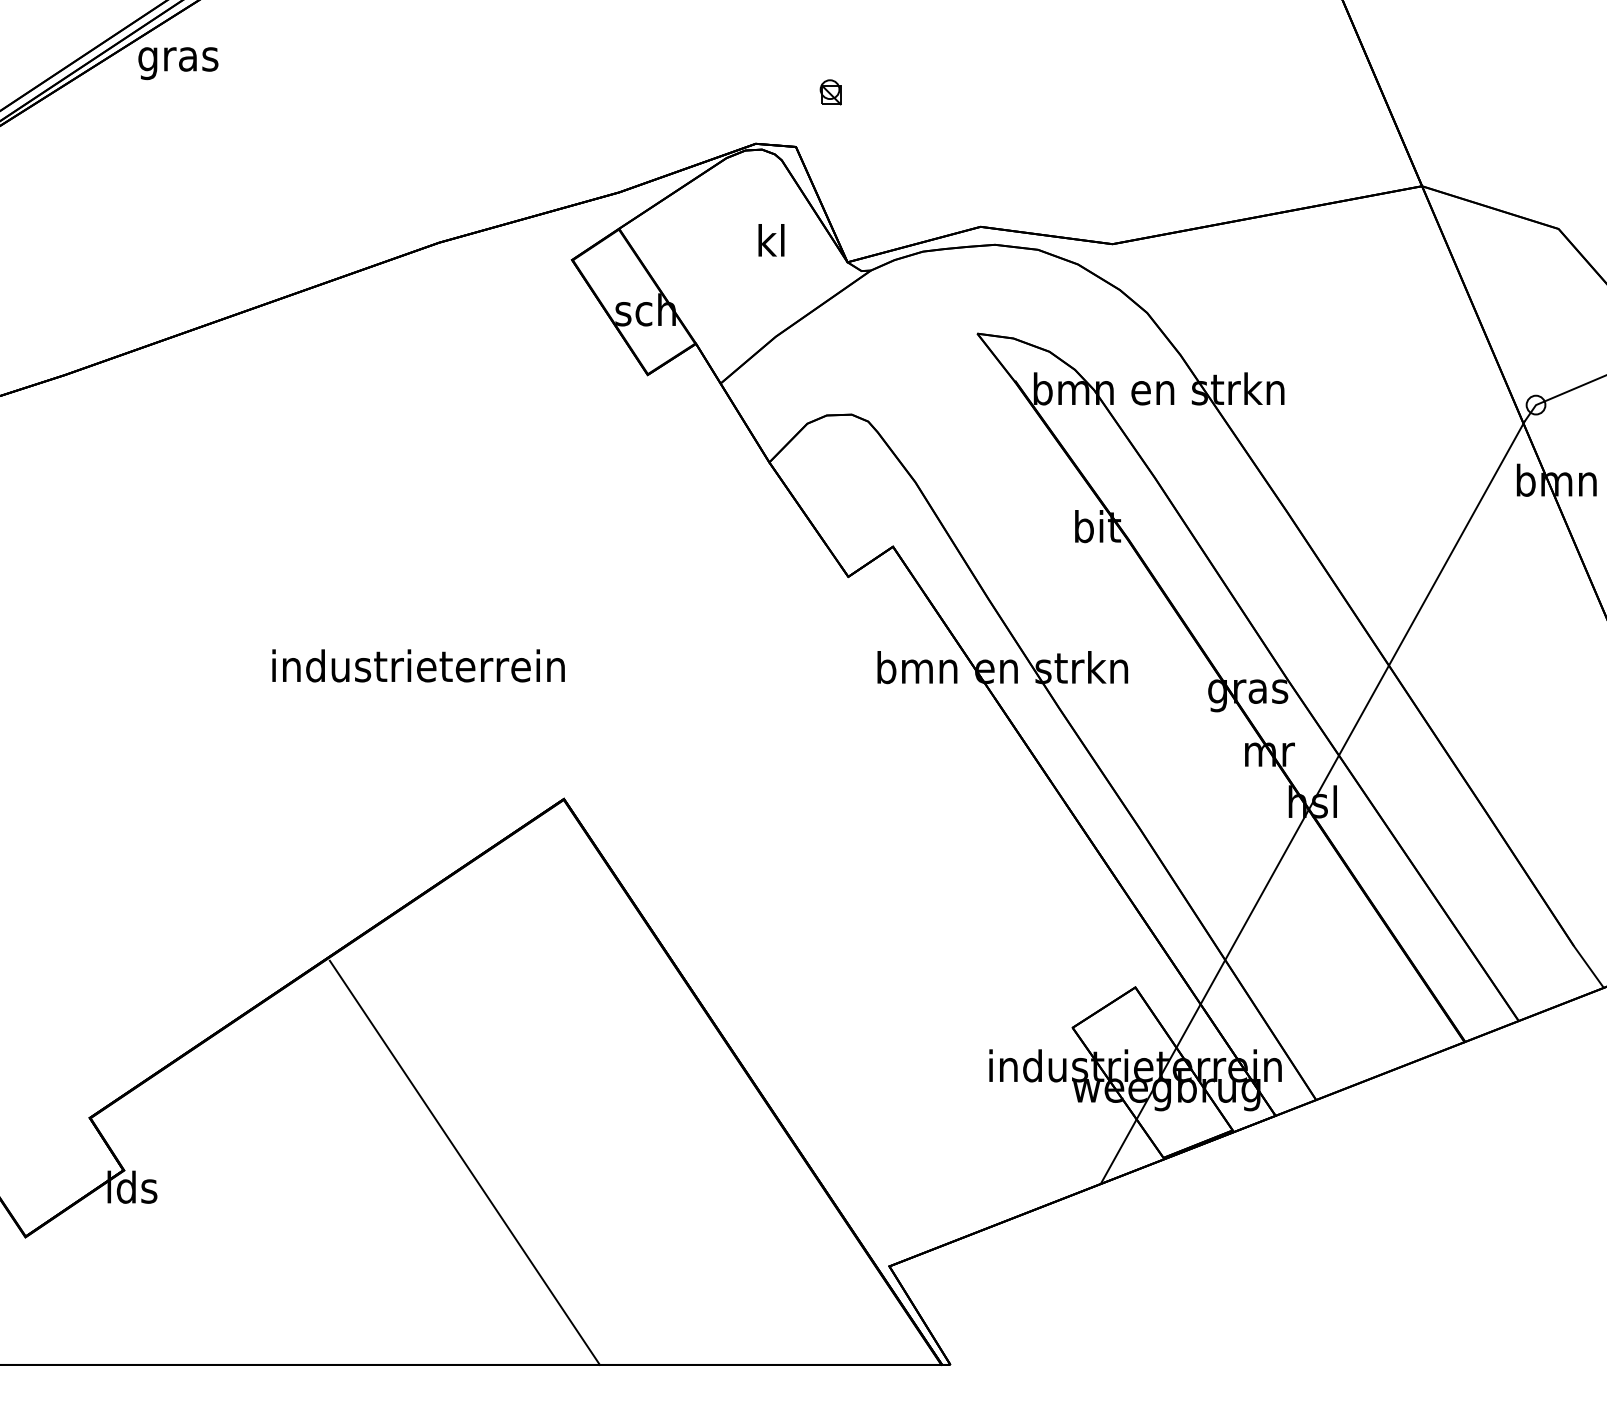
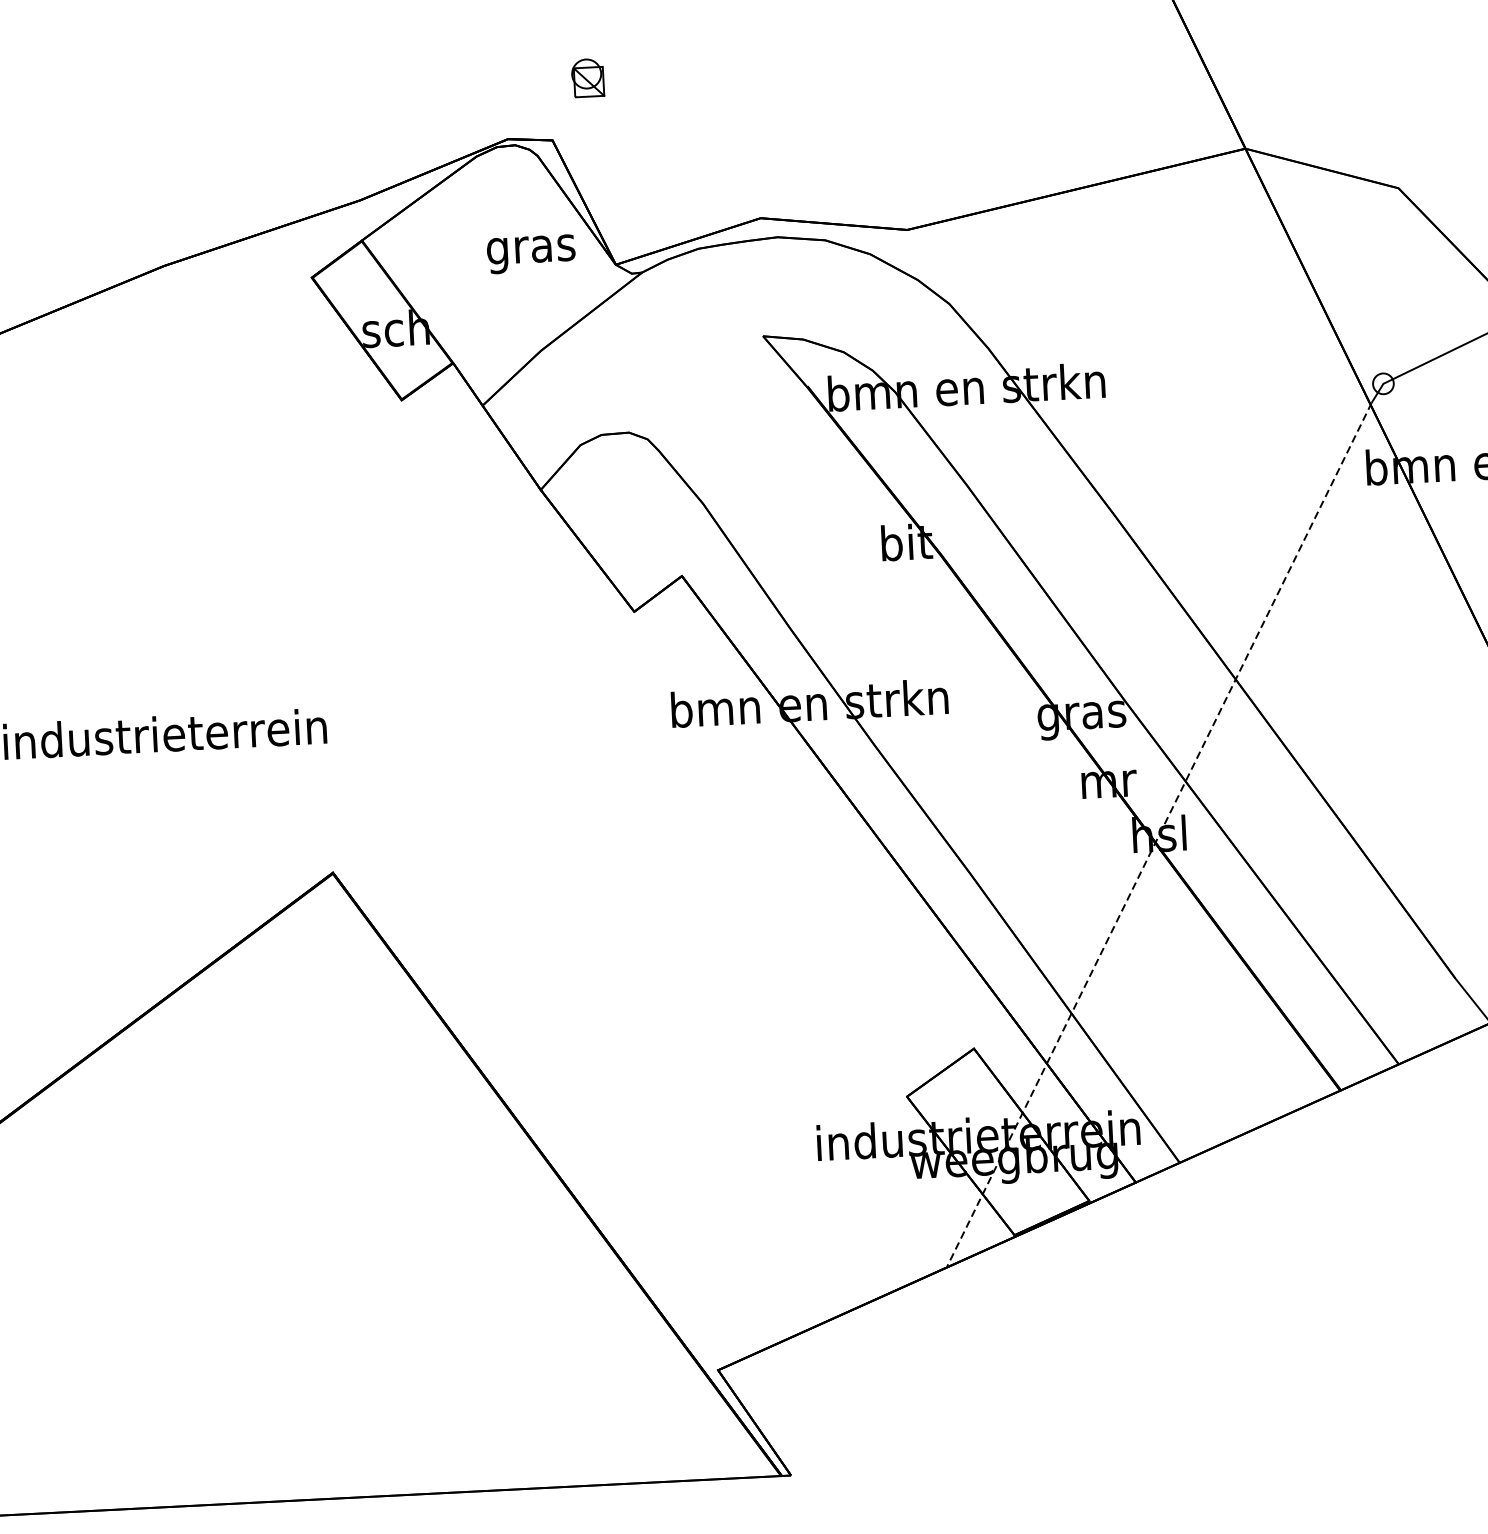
part: (830, 92) -> (587, 78), size x1.4
text: (771, 244) -> (530, 249), kl -> gras
line: (1312, 802) -> (1159, 834), solid -> dashed
line: (464, 1162) -> (243, 1279), removed

